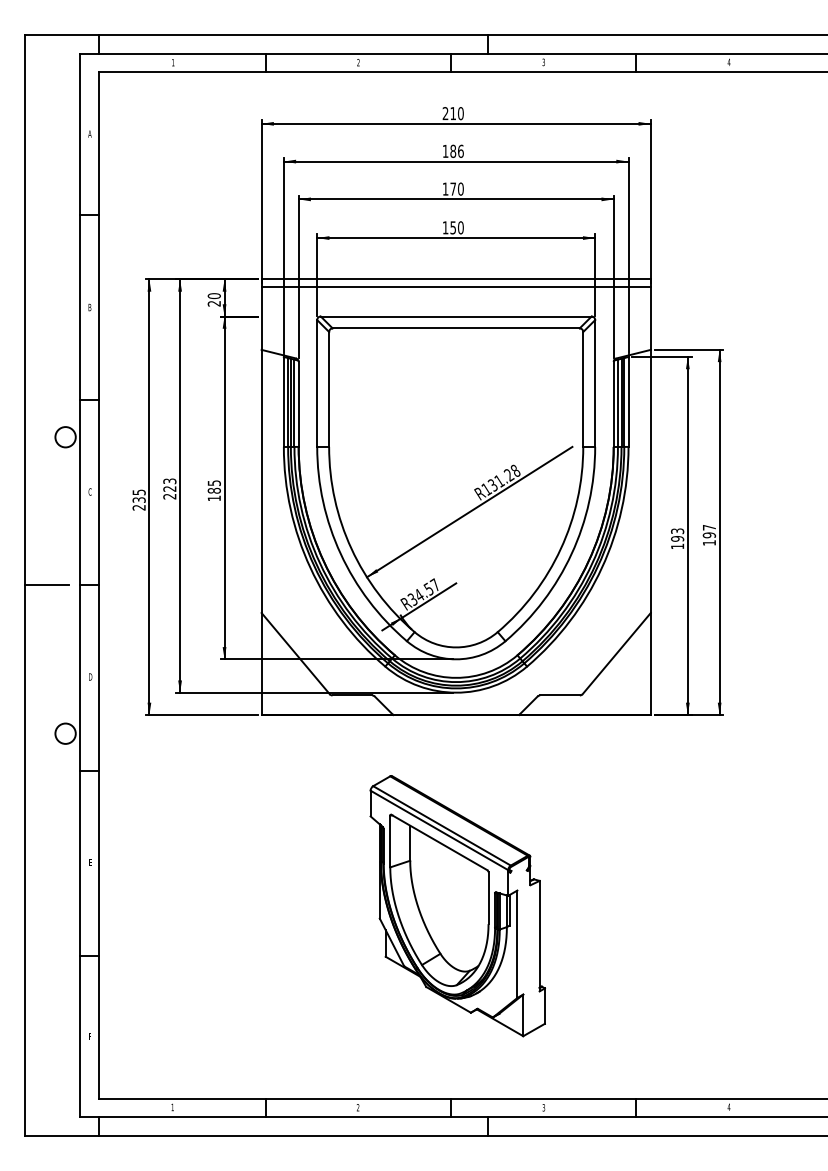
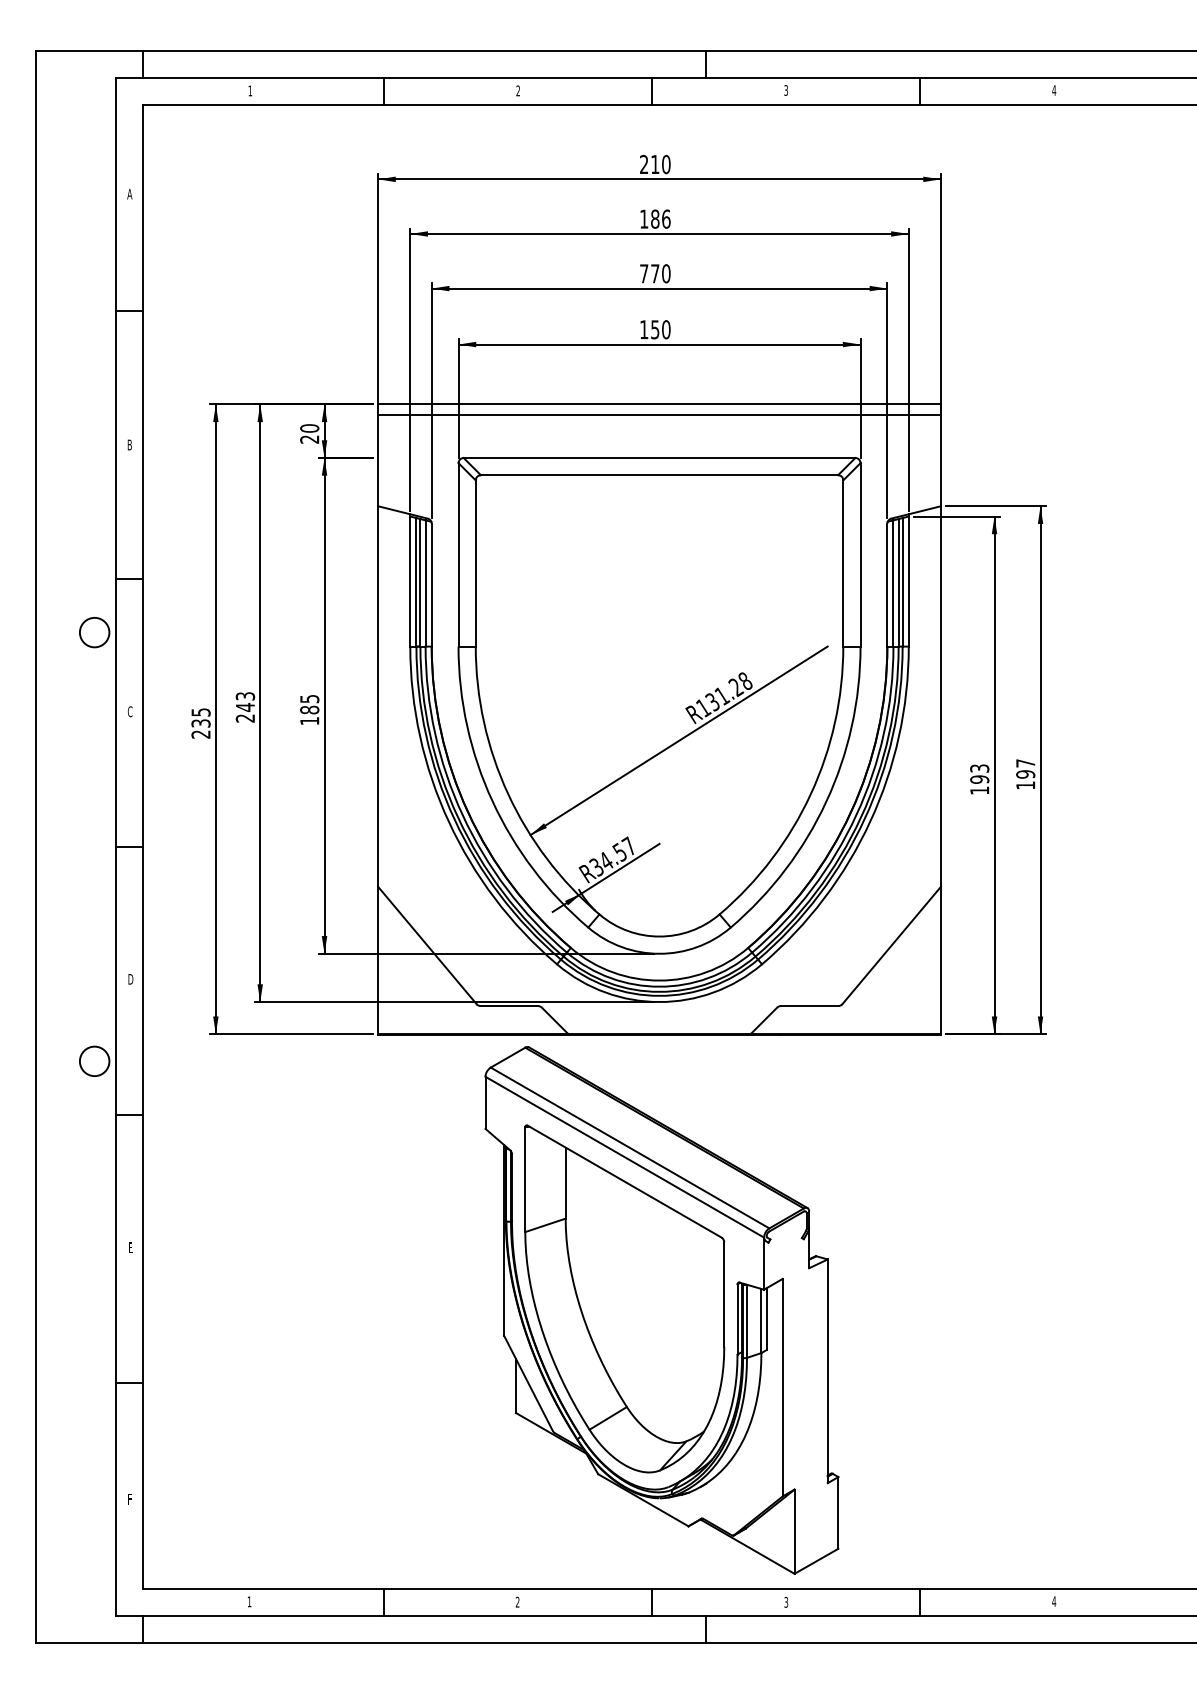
text: (445, 188) -> (644, 272), 170 -> 770
text: (169, 488) -> (244, 706), 223 -> 243
line: (46, 585) -> (67, 847), removed
part: (457, 906) -> (661, 1311), size x1.4

